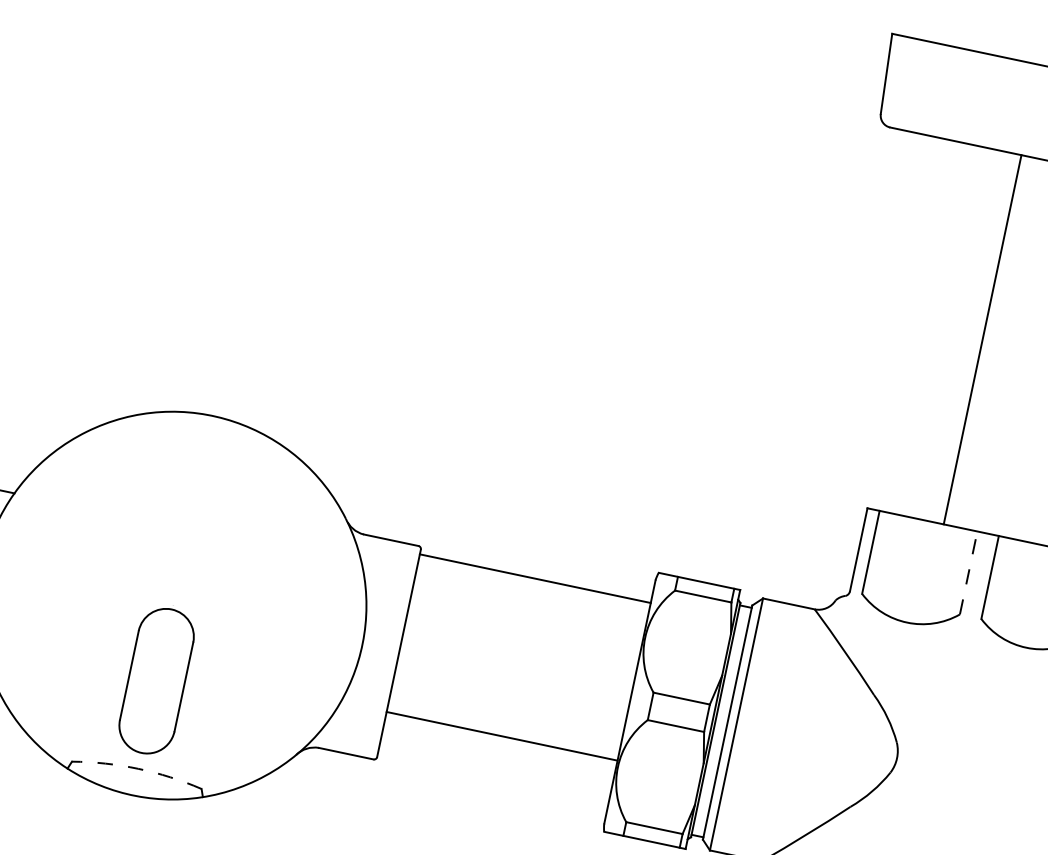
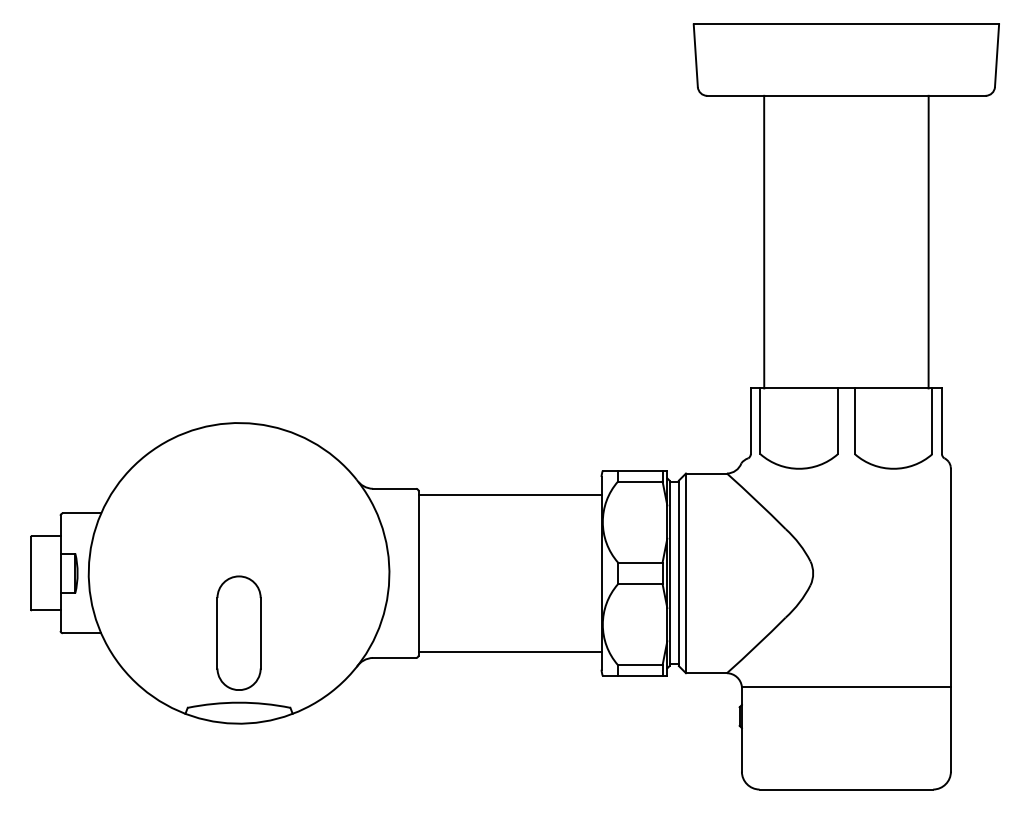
line: (983, 339) -> (764, 241), moved
line: (968, 573) -> (837, 421), dashed -> solid
line: (501, 735) -> (509, 651), moved
arc: (138, 768) -> (239, 702), dashed -> solid

